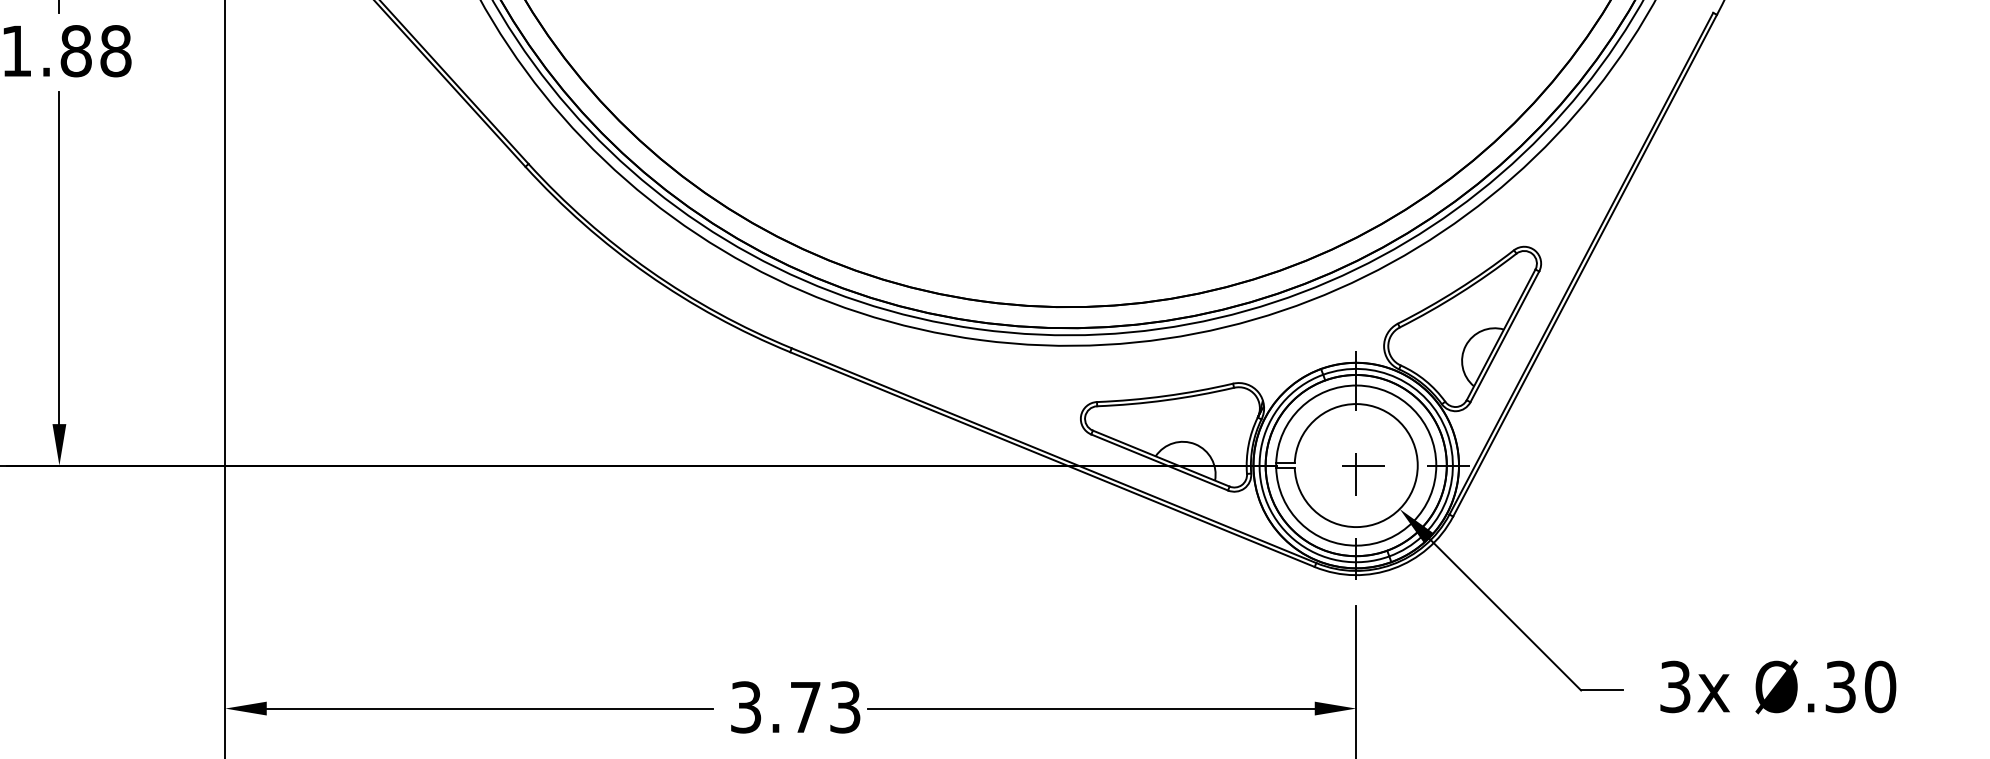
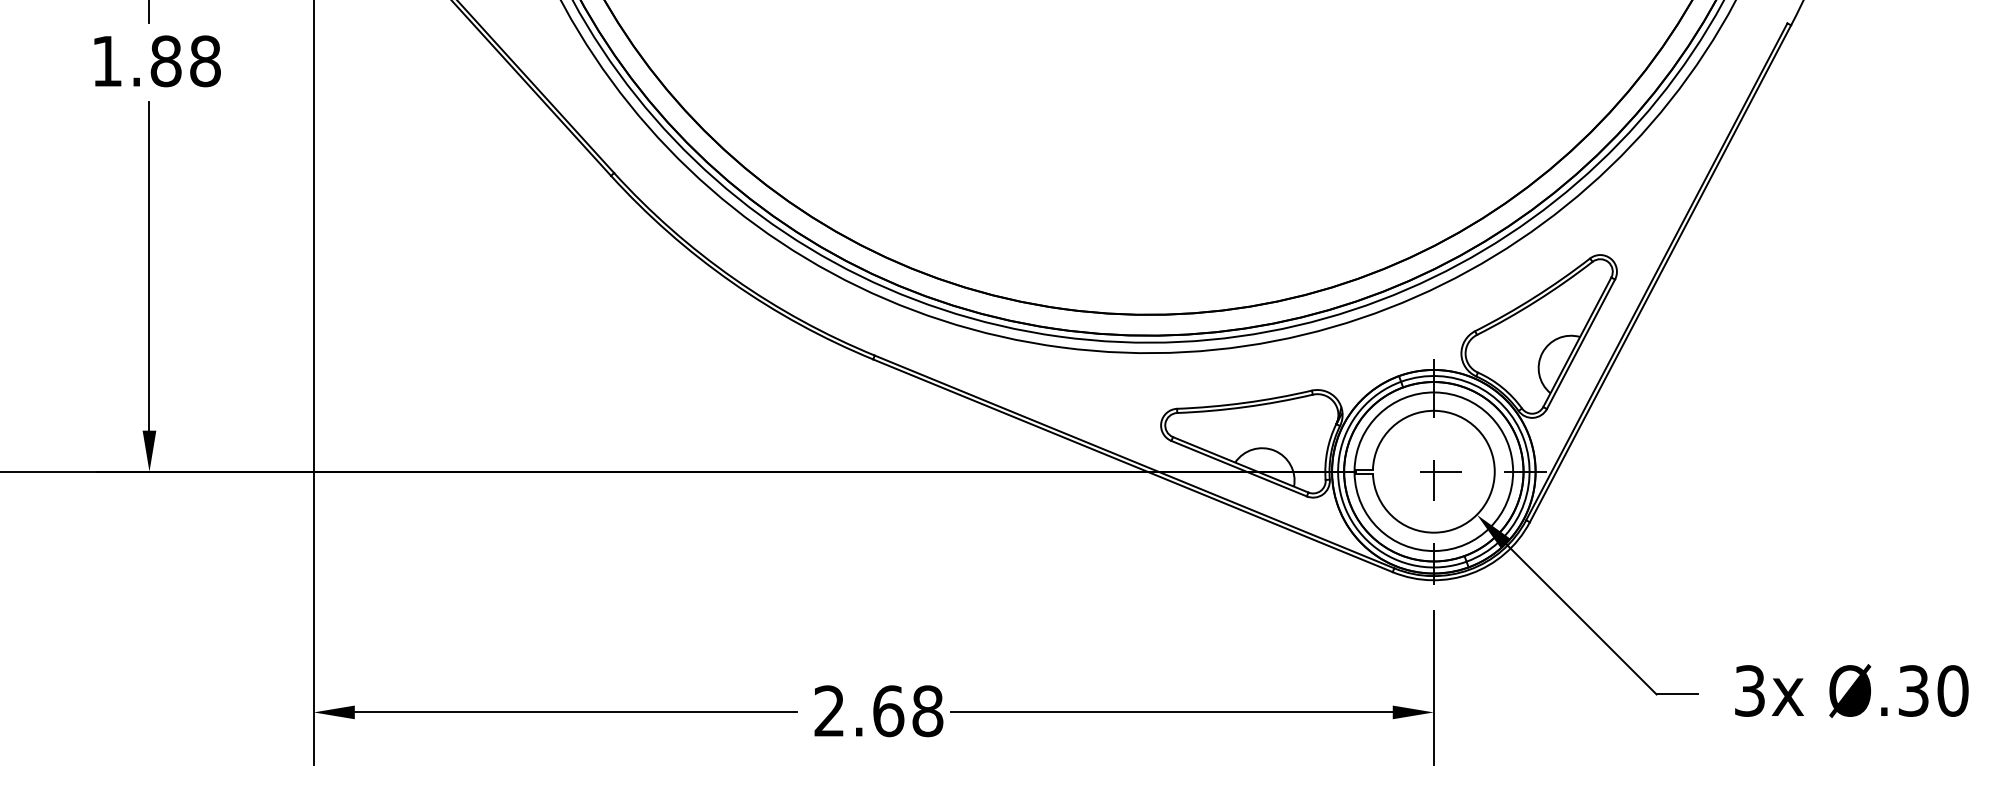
text: (795, 707) -> (878, 711), 3.73 -> 2.68

